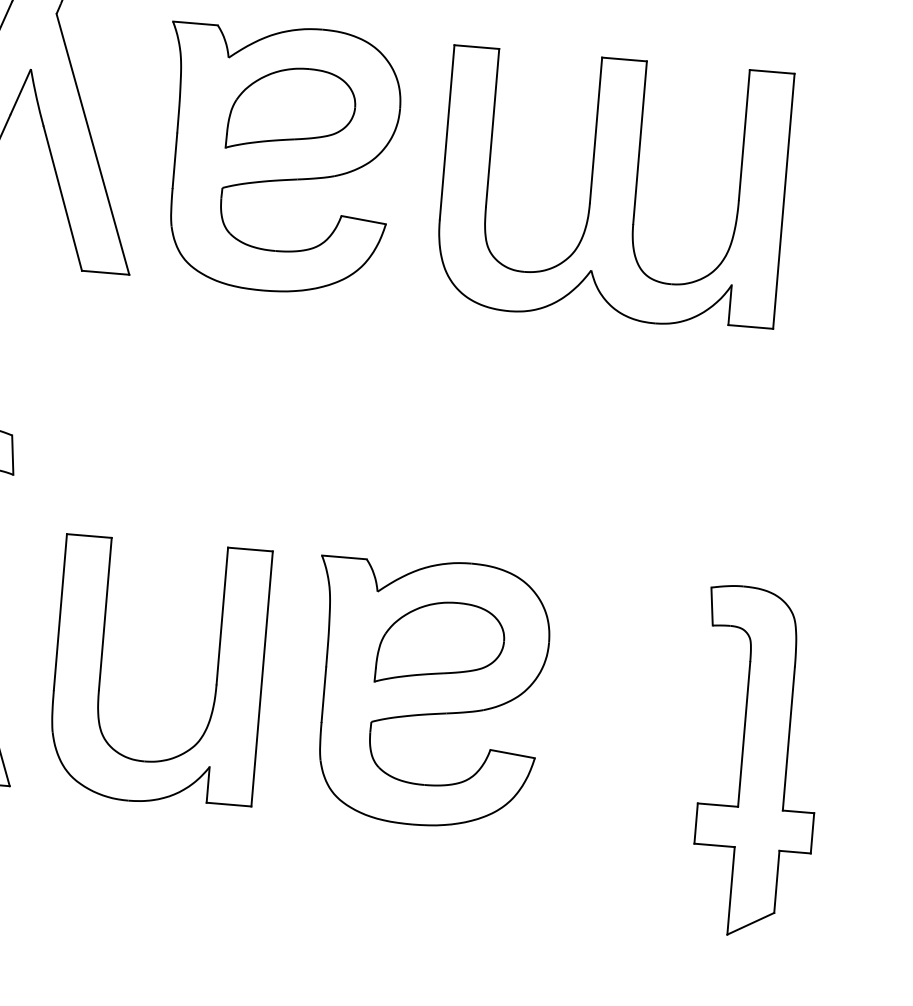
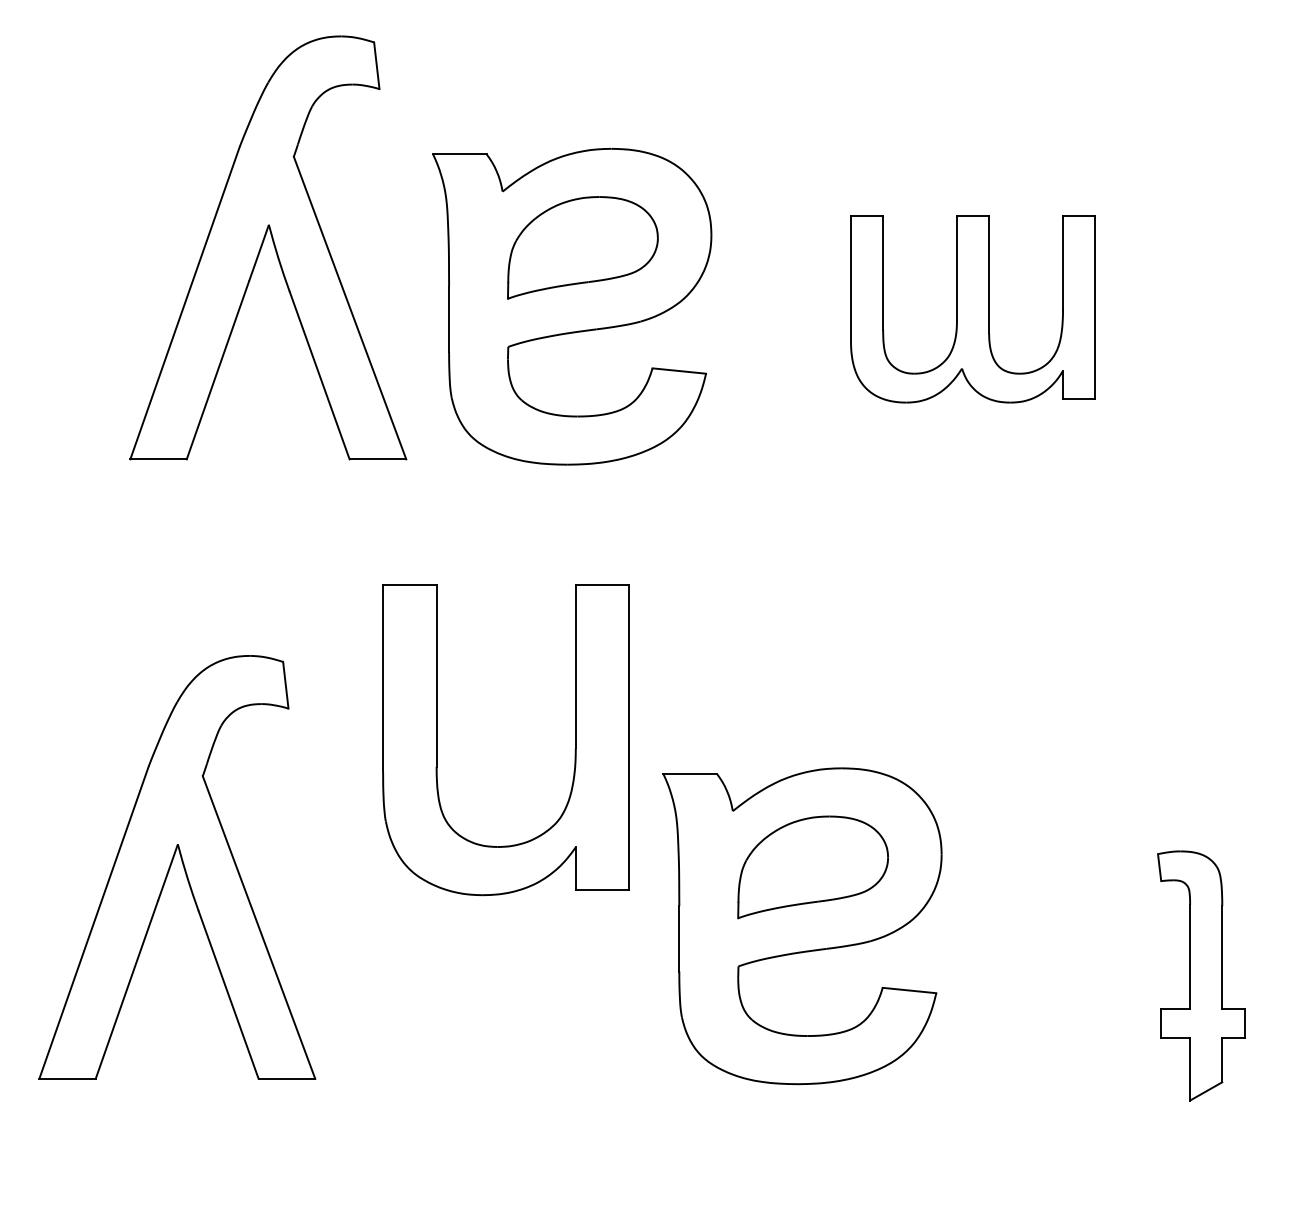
part: (613, 189) -> (972, 309), size x0.6
part: (101, 668) -> (437, 740), moved
part: (757, 762) -> (1201, 975), size x0.6

